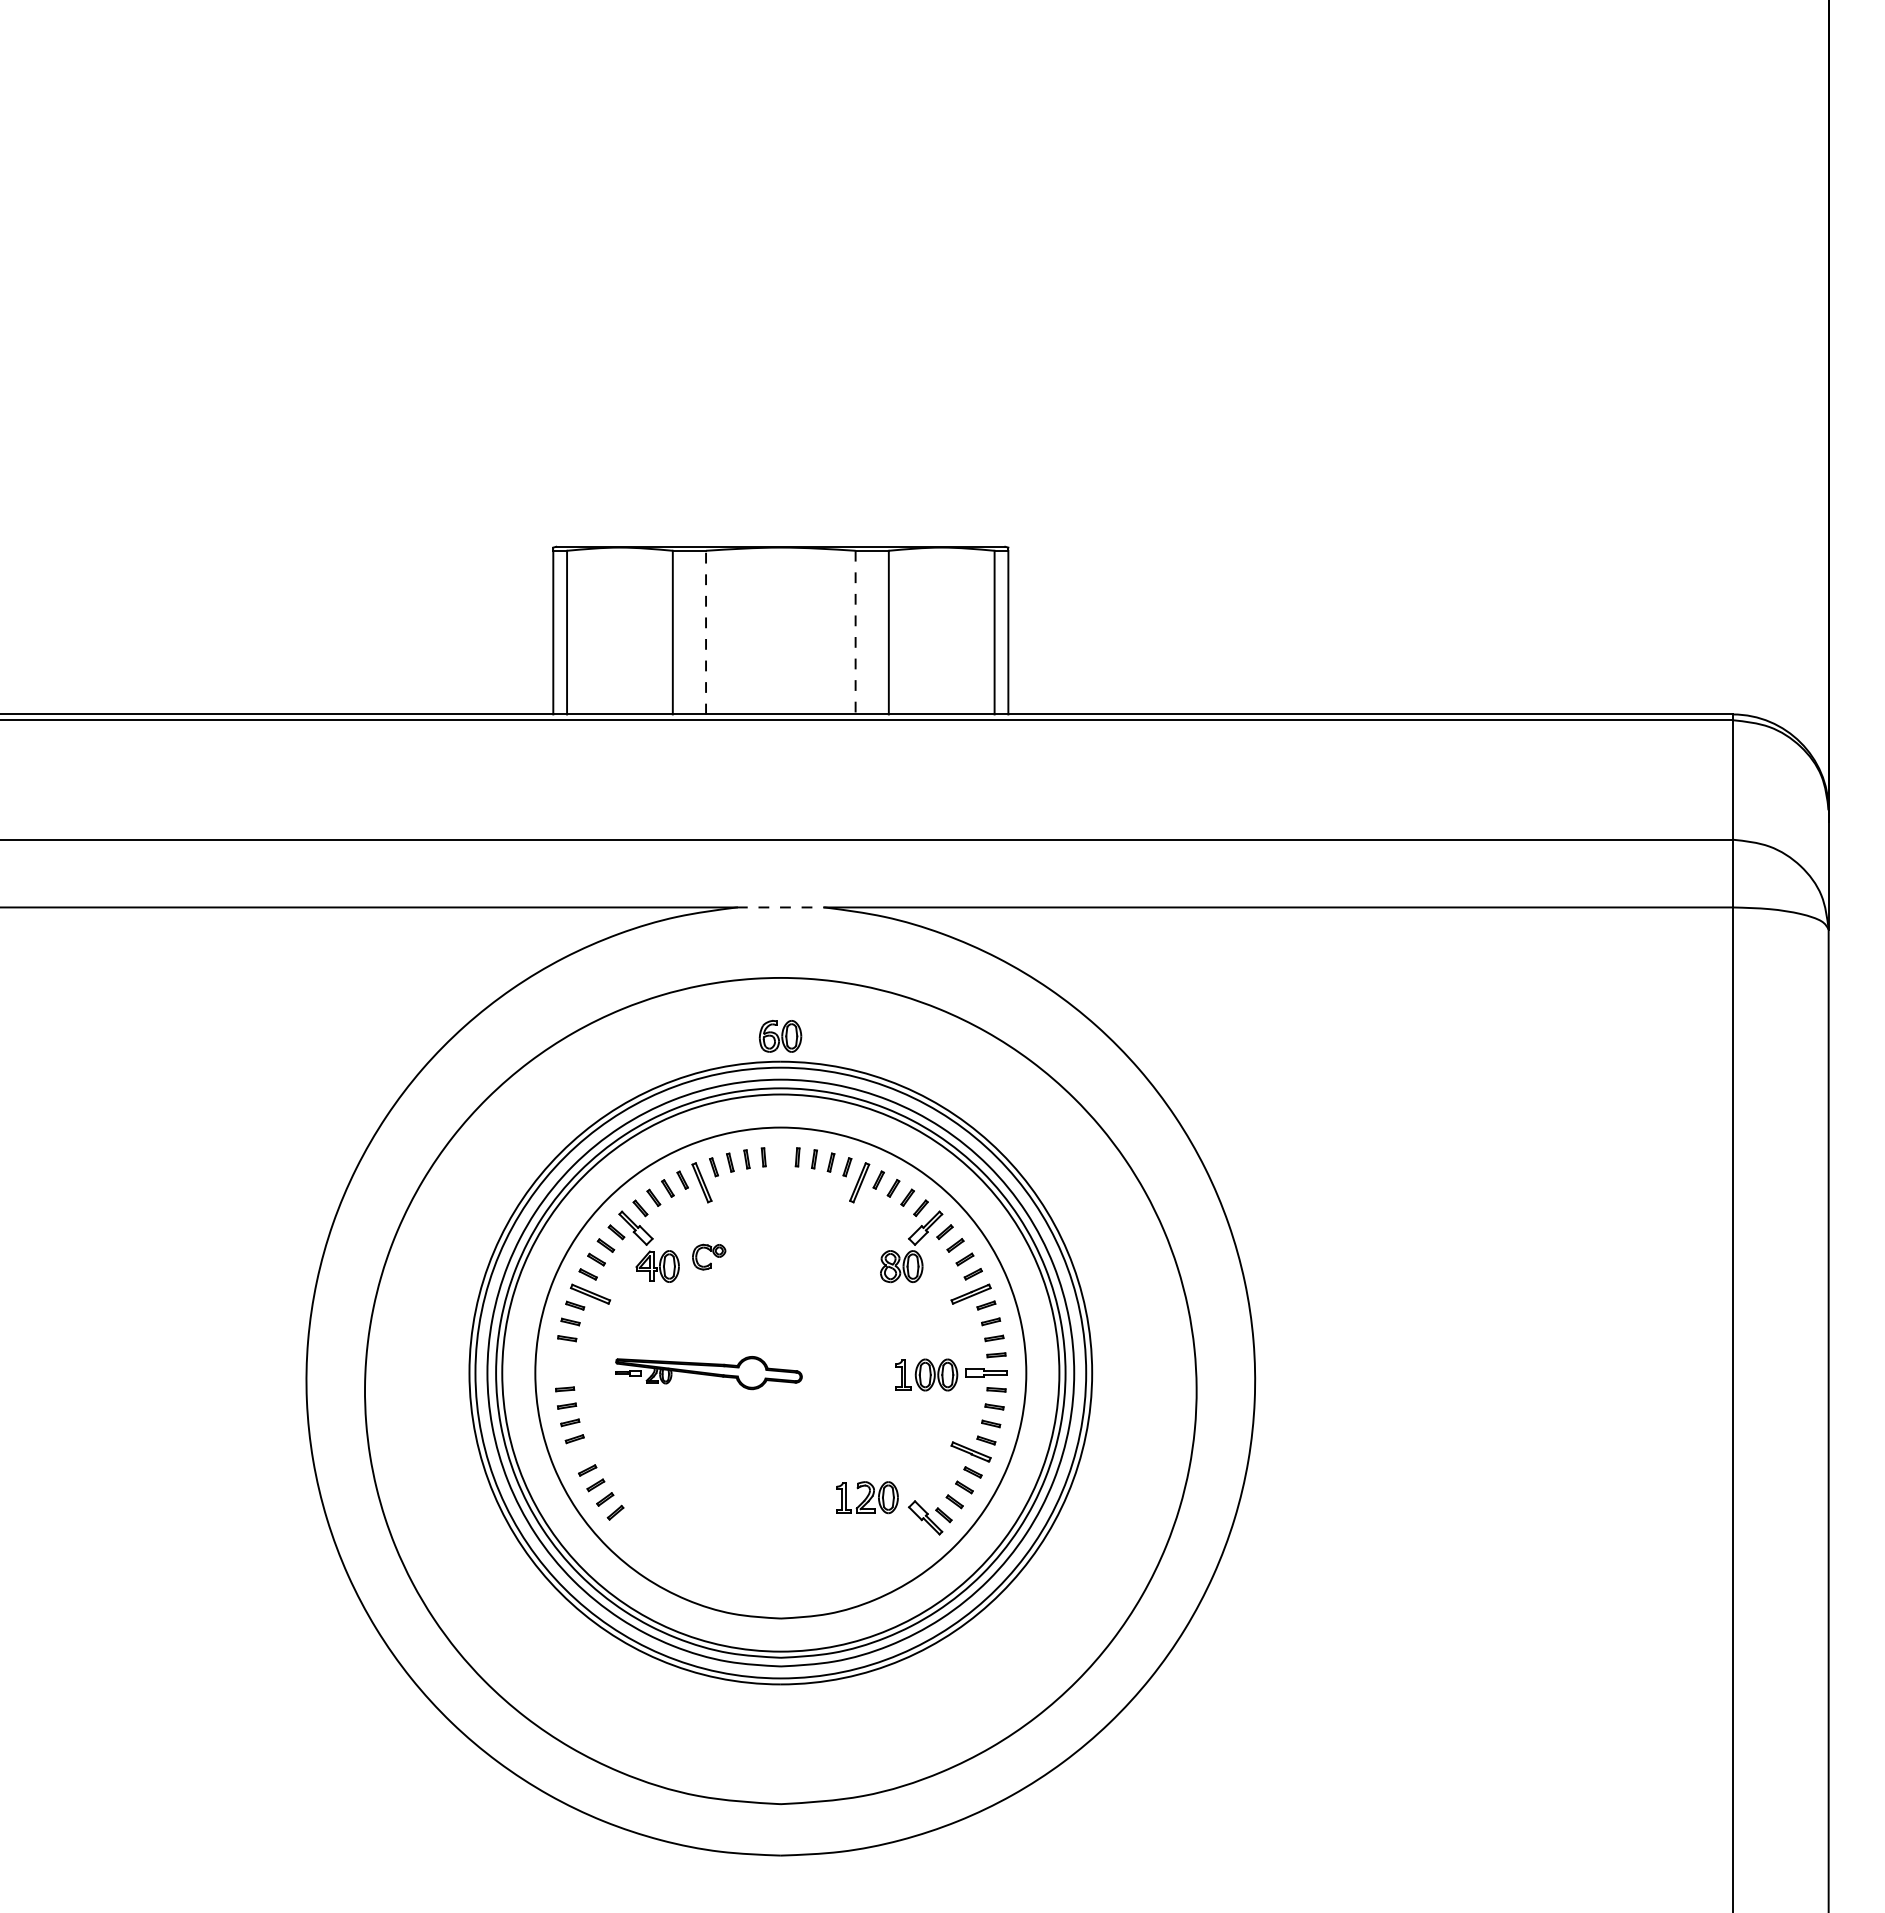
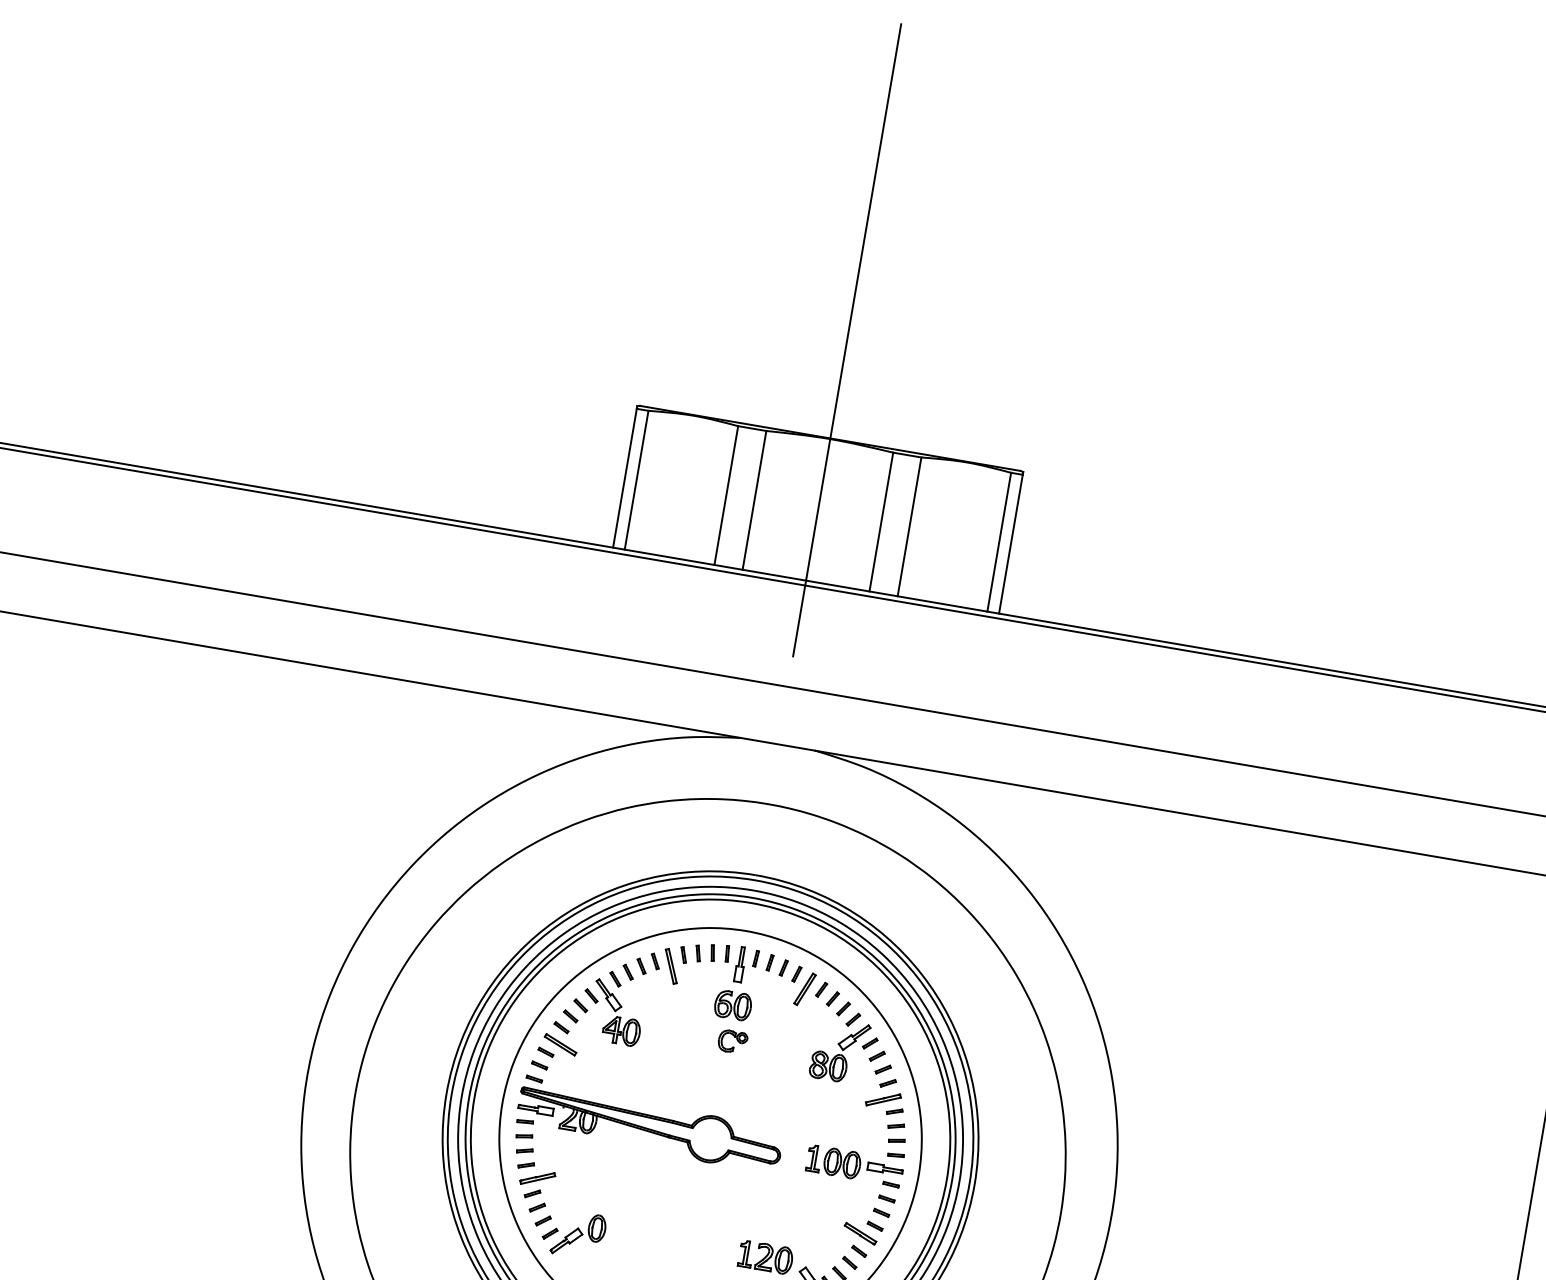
line: (780, 430) -> (846, 339), added
line: (706, 632) -> (754, 500), dashed -> solid
line: (855, 632) -> (881, 521), dashed -> solid
line: (780, 907) -> (777, 744), dashed -> solid
part: (780, 1035) -> (733, 1004), moved
part: (780, 1166) -> (740, 964), added
part: (709, 1256) -> (733, 1041), moved
part: (708, 1372) -> (649, 1128), size x1.67
part: (590, 1451) -> (537, 1178), added
part: (648, 1508) -> (578, 1234), added

